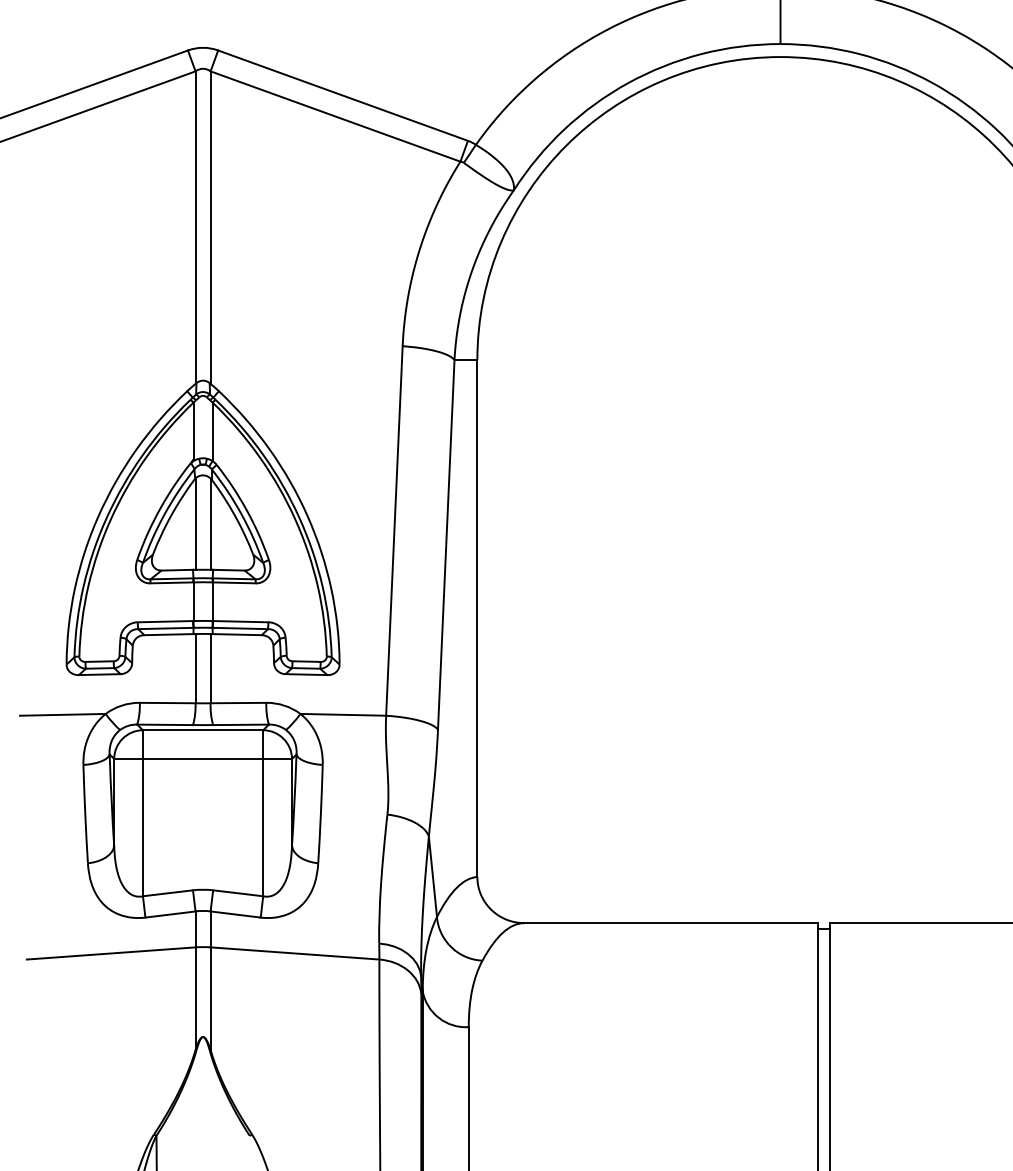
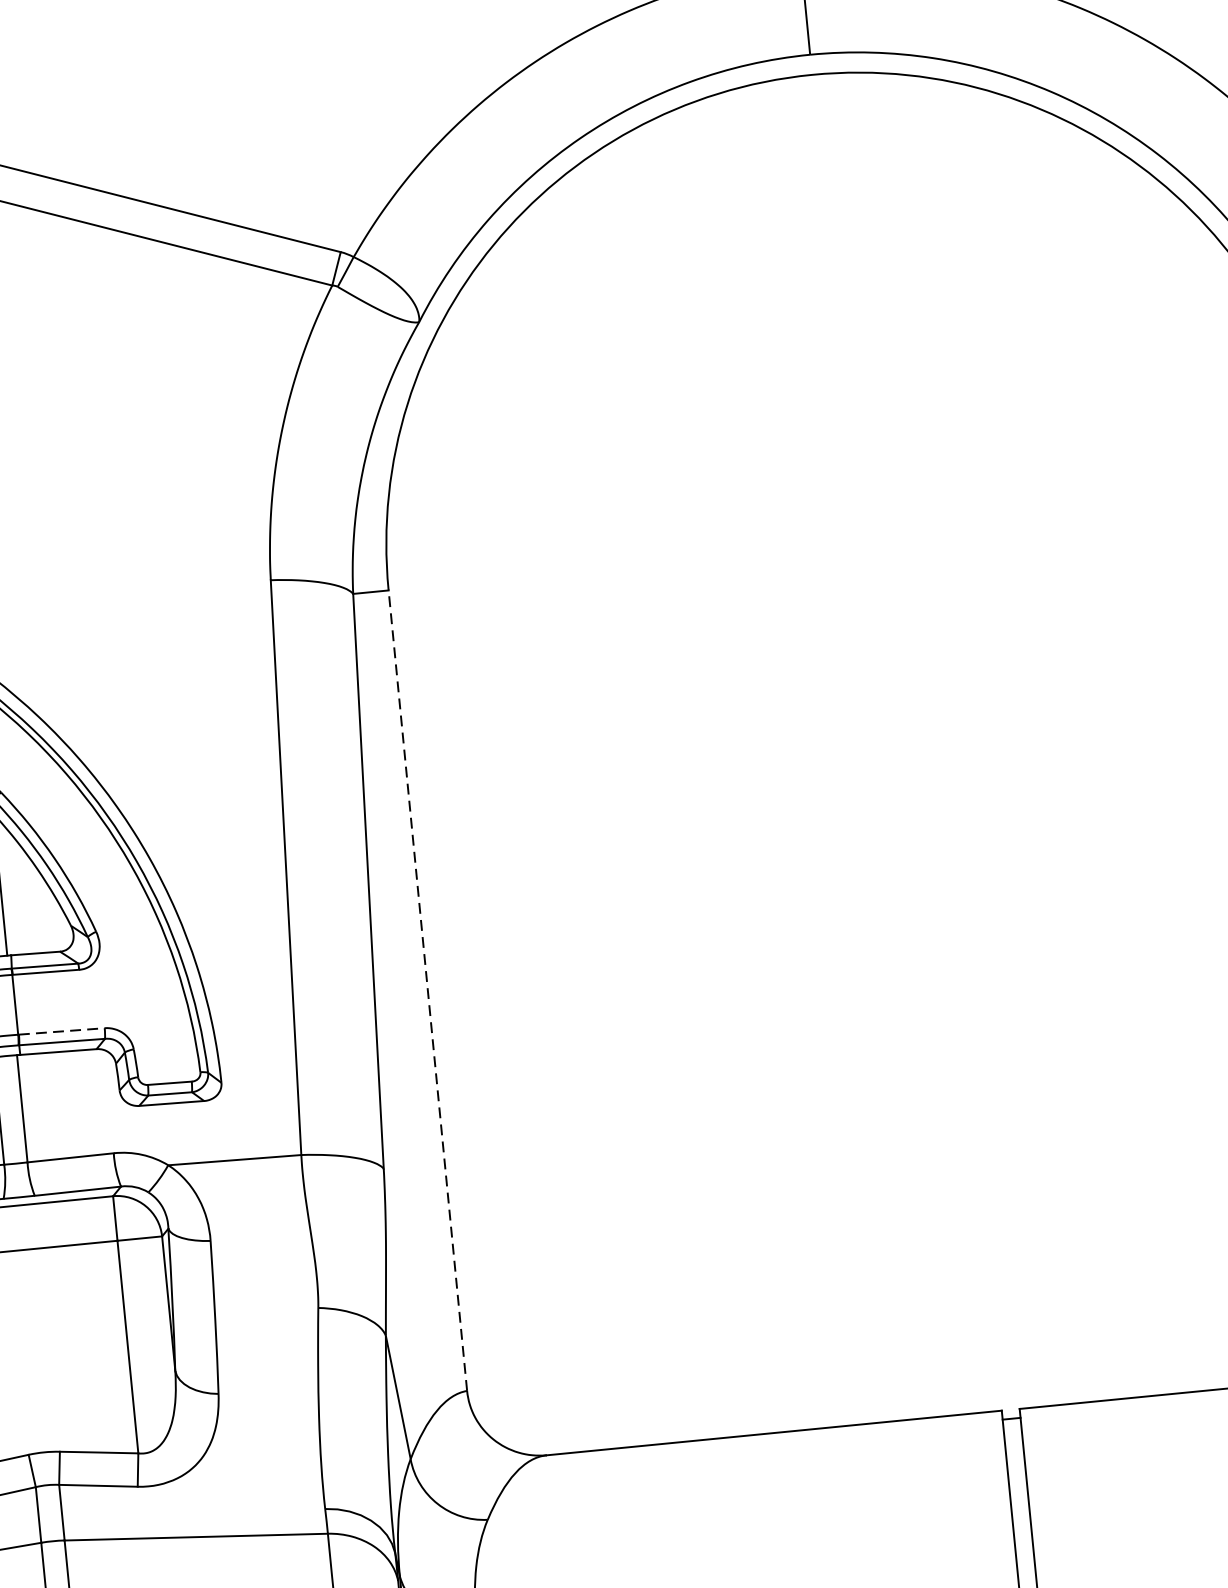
line: (477, 618) -> (428, 990), solid -> dashed
line: (240, 621) -> (61, 1031), solid -> dashed

